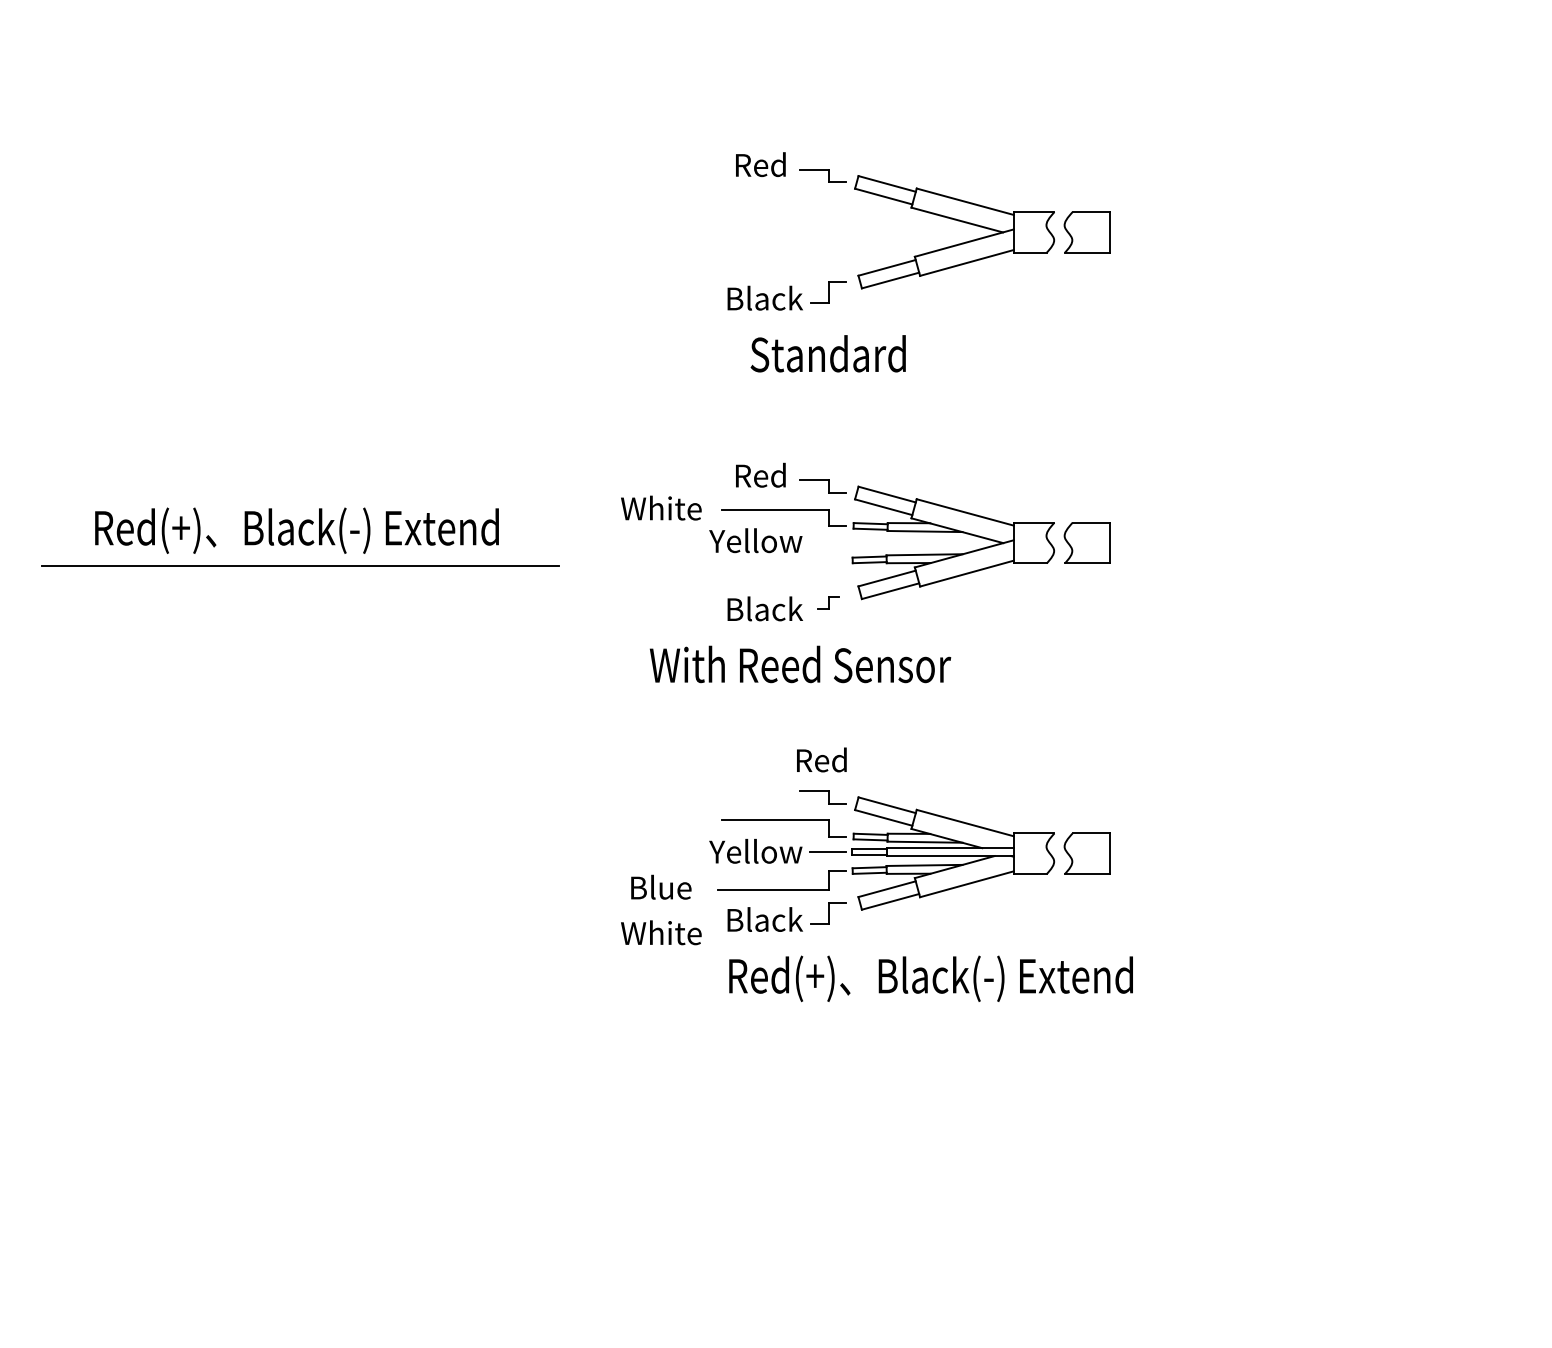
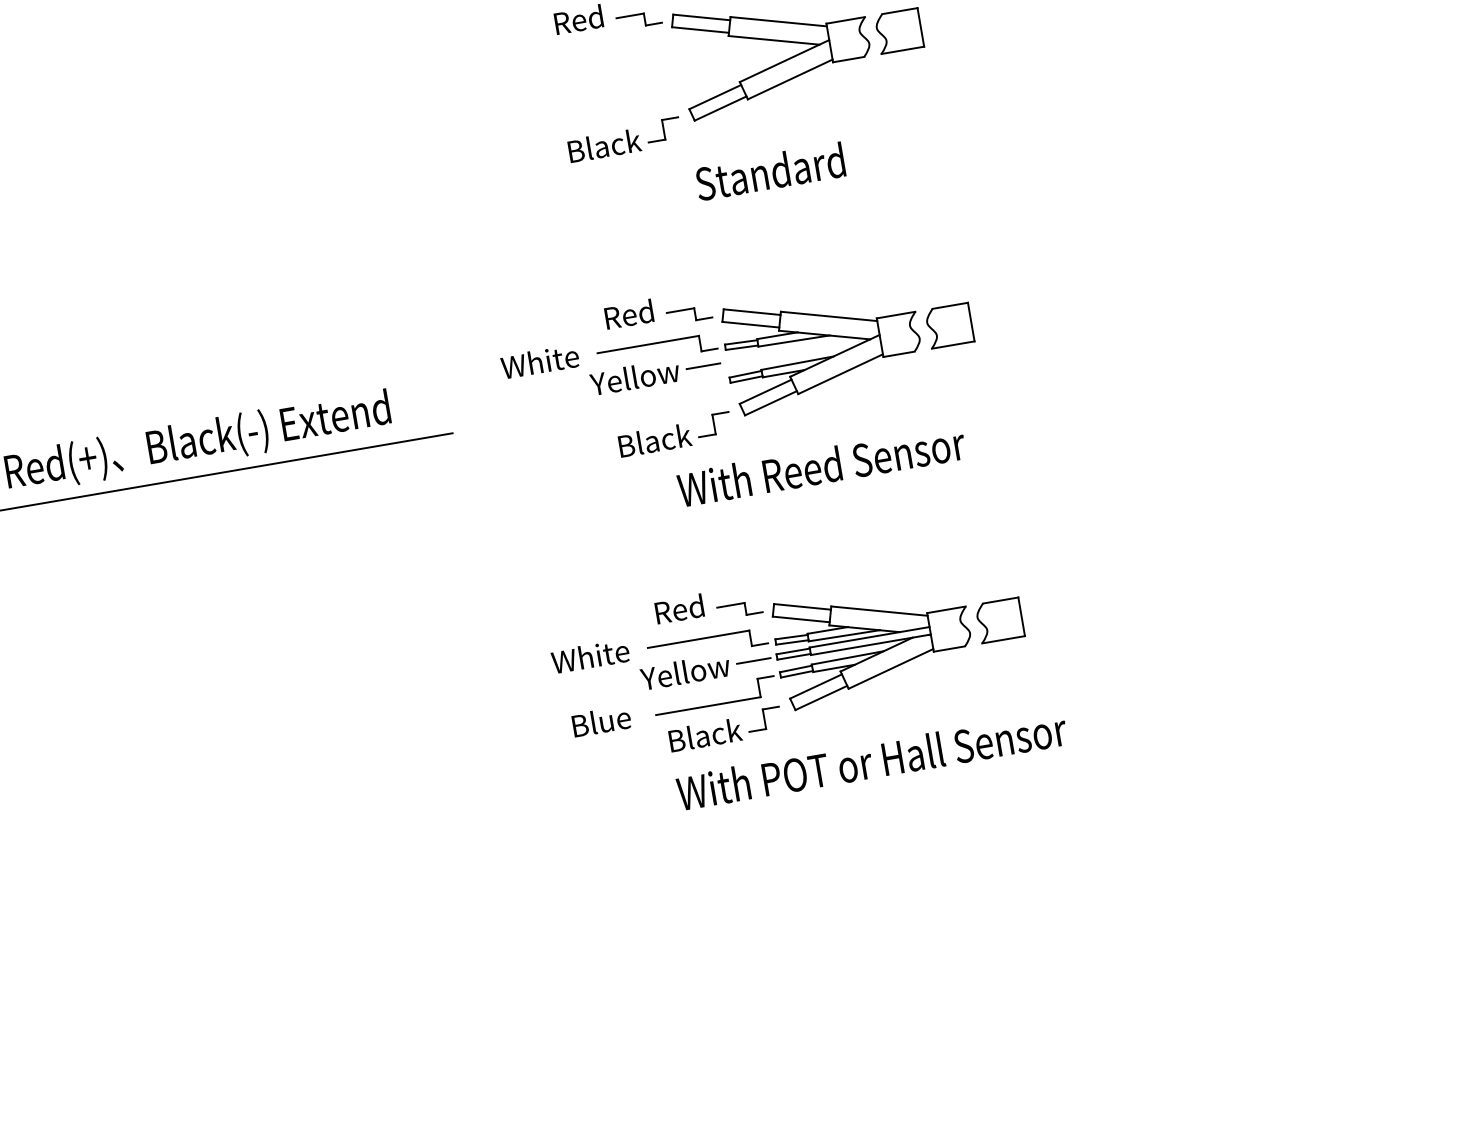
text: (827, 353) -> (769, 171), moved
line: (827, 541) -> (703, 366), added
part: (828, 602) -> (713, 424), size x1.67
text: (800, 664) -> (821, 466), moved
text: (821, 759) -> (679, 608), moved
text: (661, 932) -> (590, 656), moved
text: (931, 978) -> (872, 764), Red(+)、Black(-) Extend -> With POT or Hall Sensor

